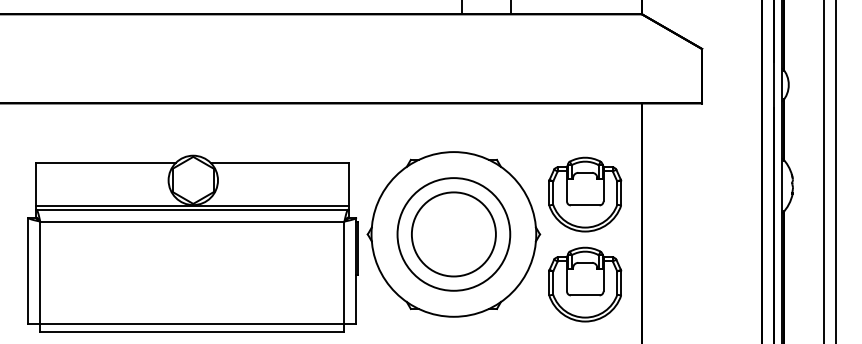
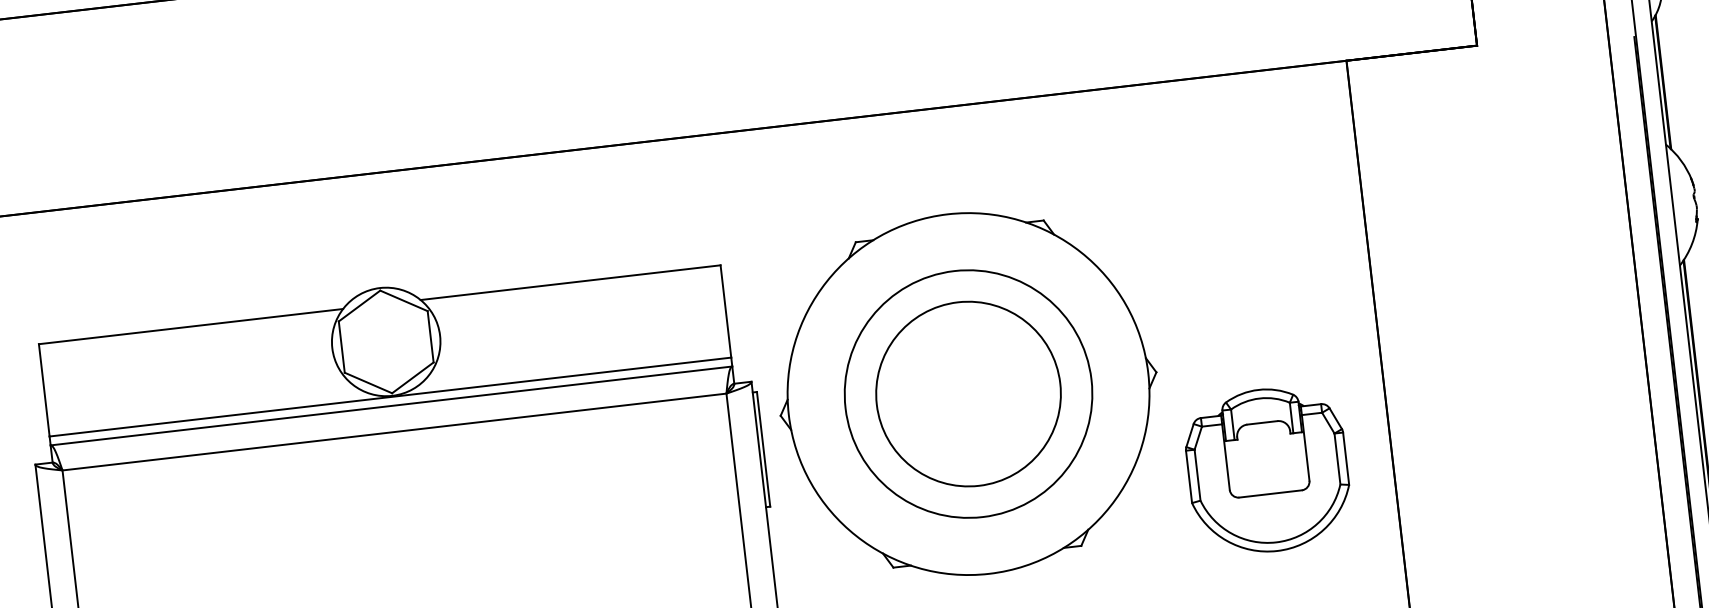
part: (585, 194) -> (1245, 273), removed

